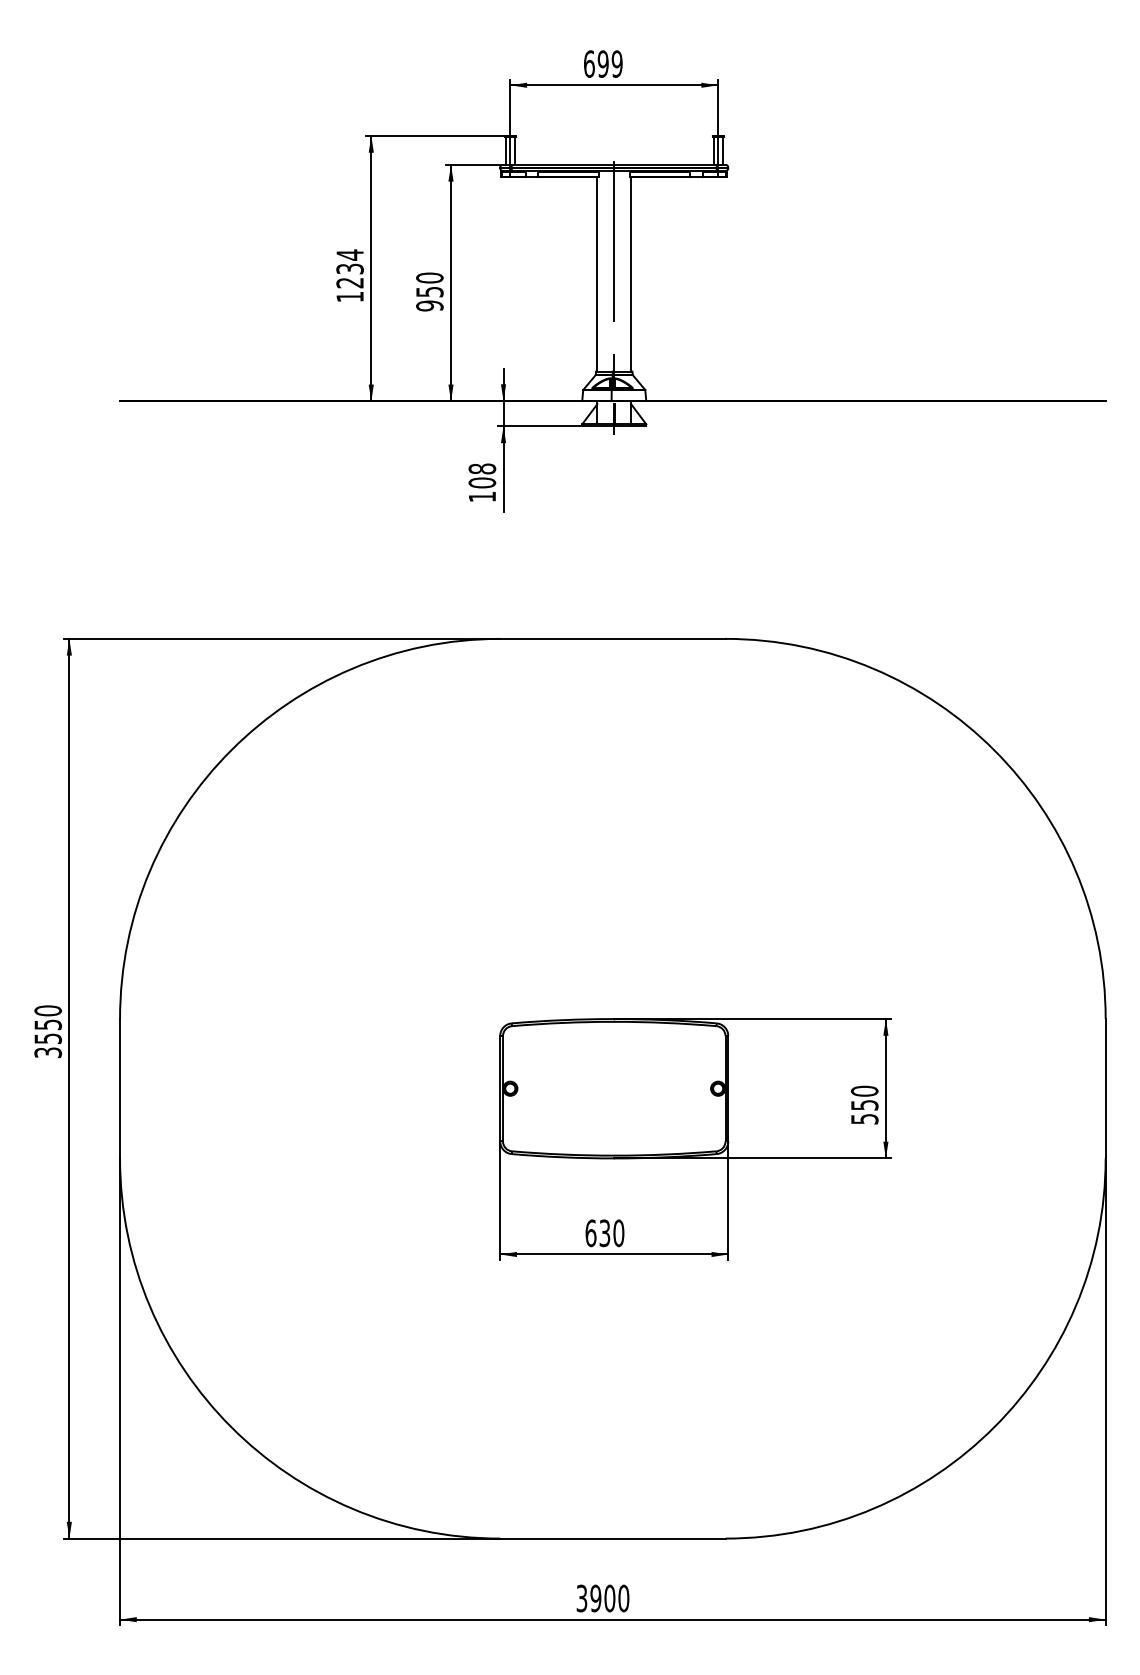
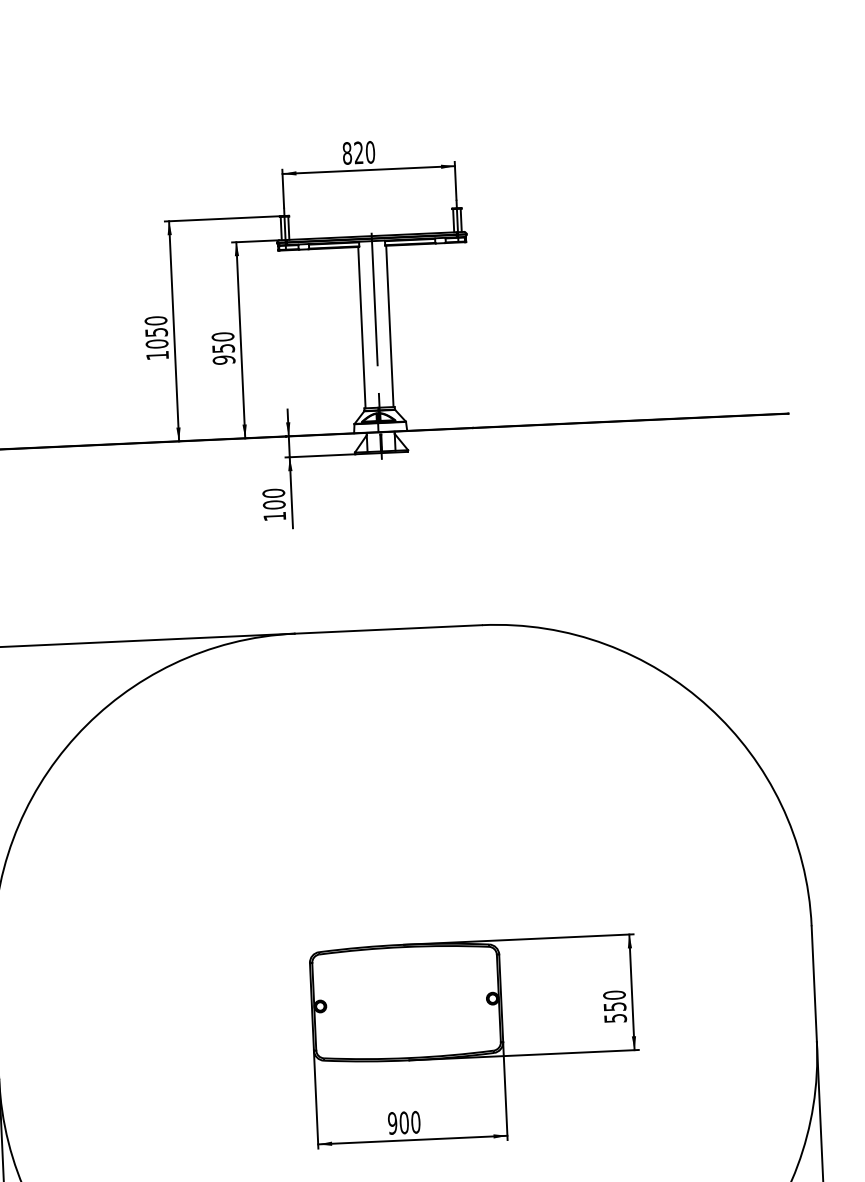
text: (603, 63) -> (359, 152), 699 -> 820
text: (349, 268) -> (156, 332), 1234 -> 1050
text: (482, 468) -> (273, 492), 108 -> 100
text: (597, 1233) -> (398, 1123), 630 -> 900

